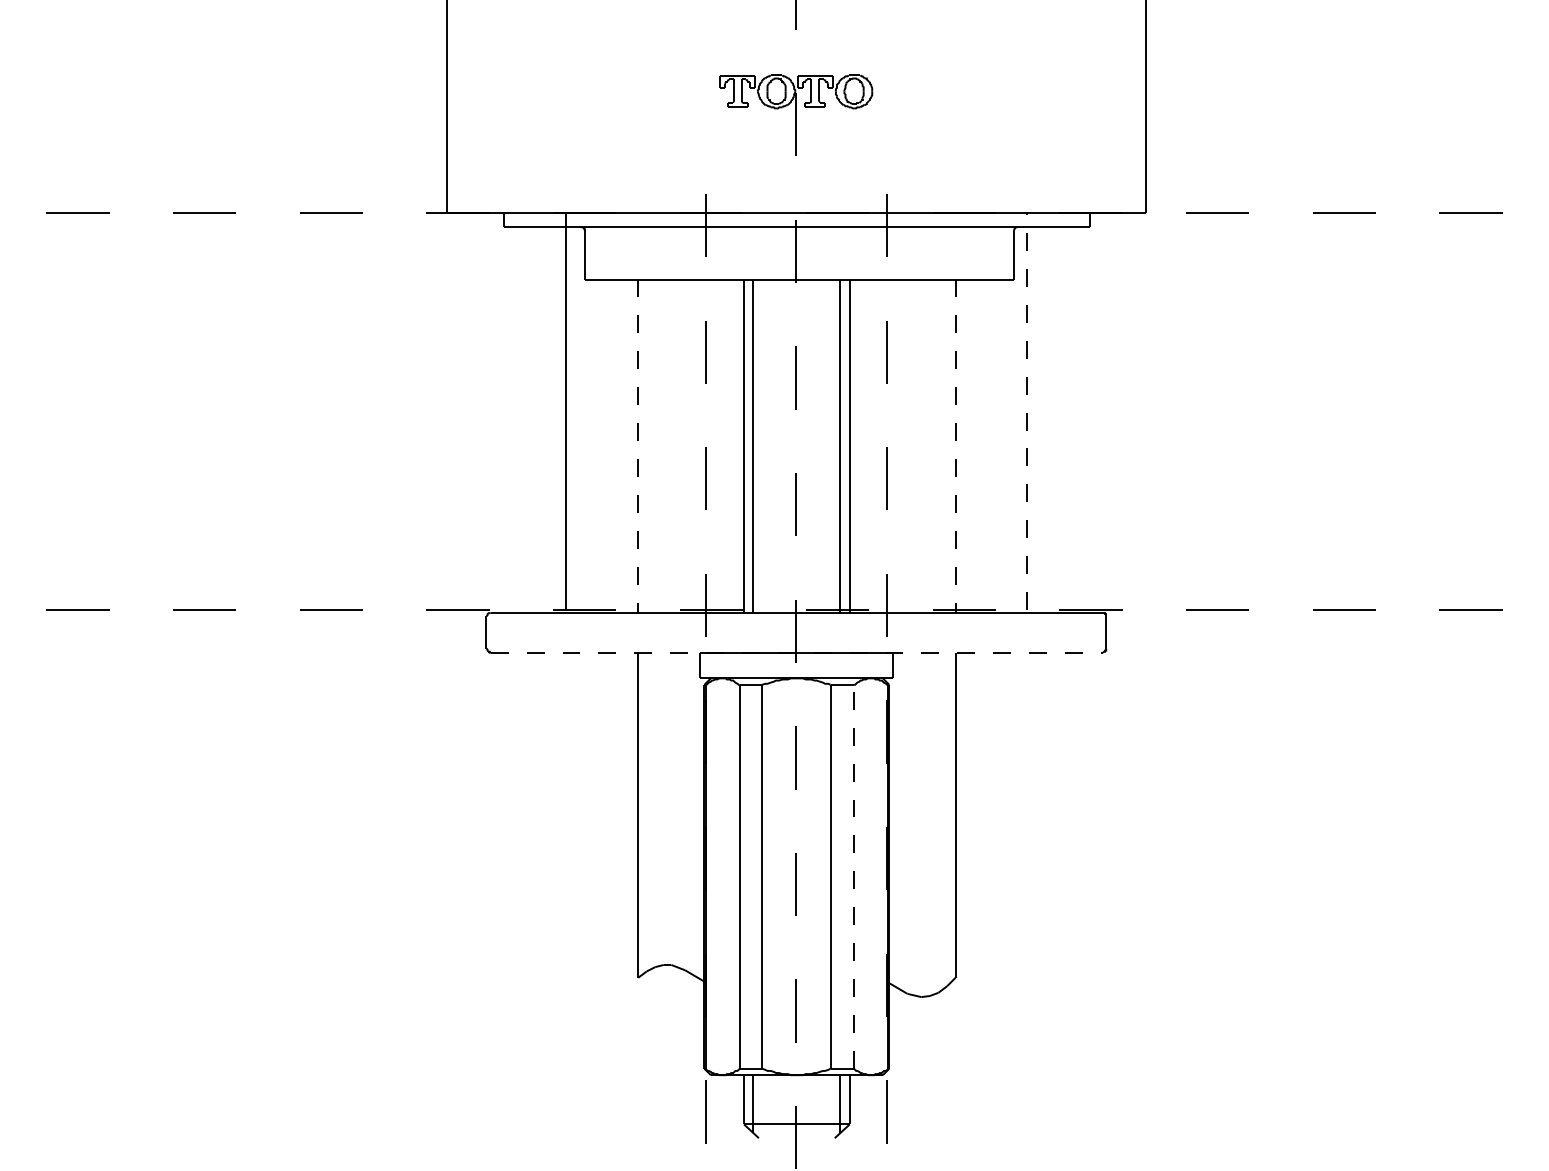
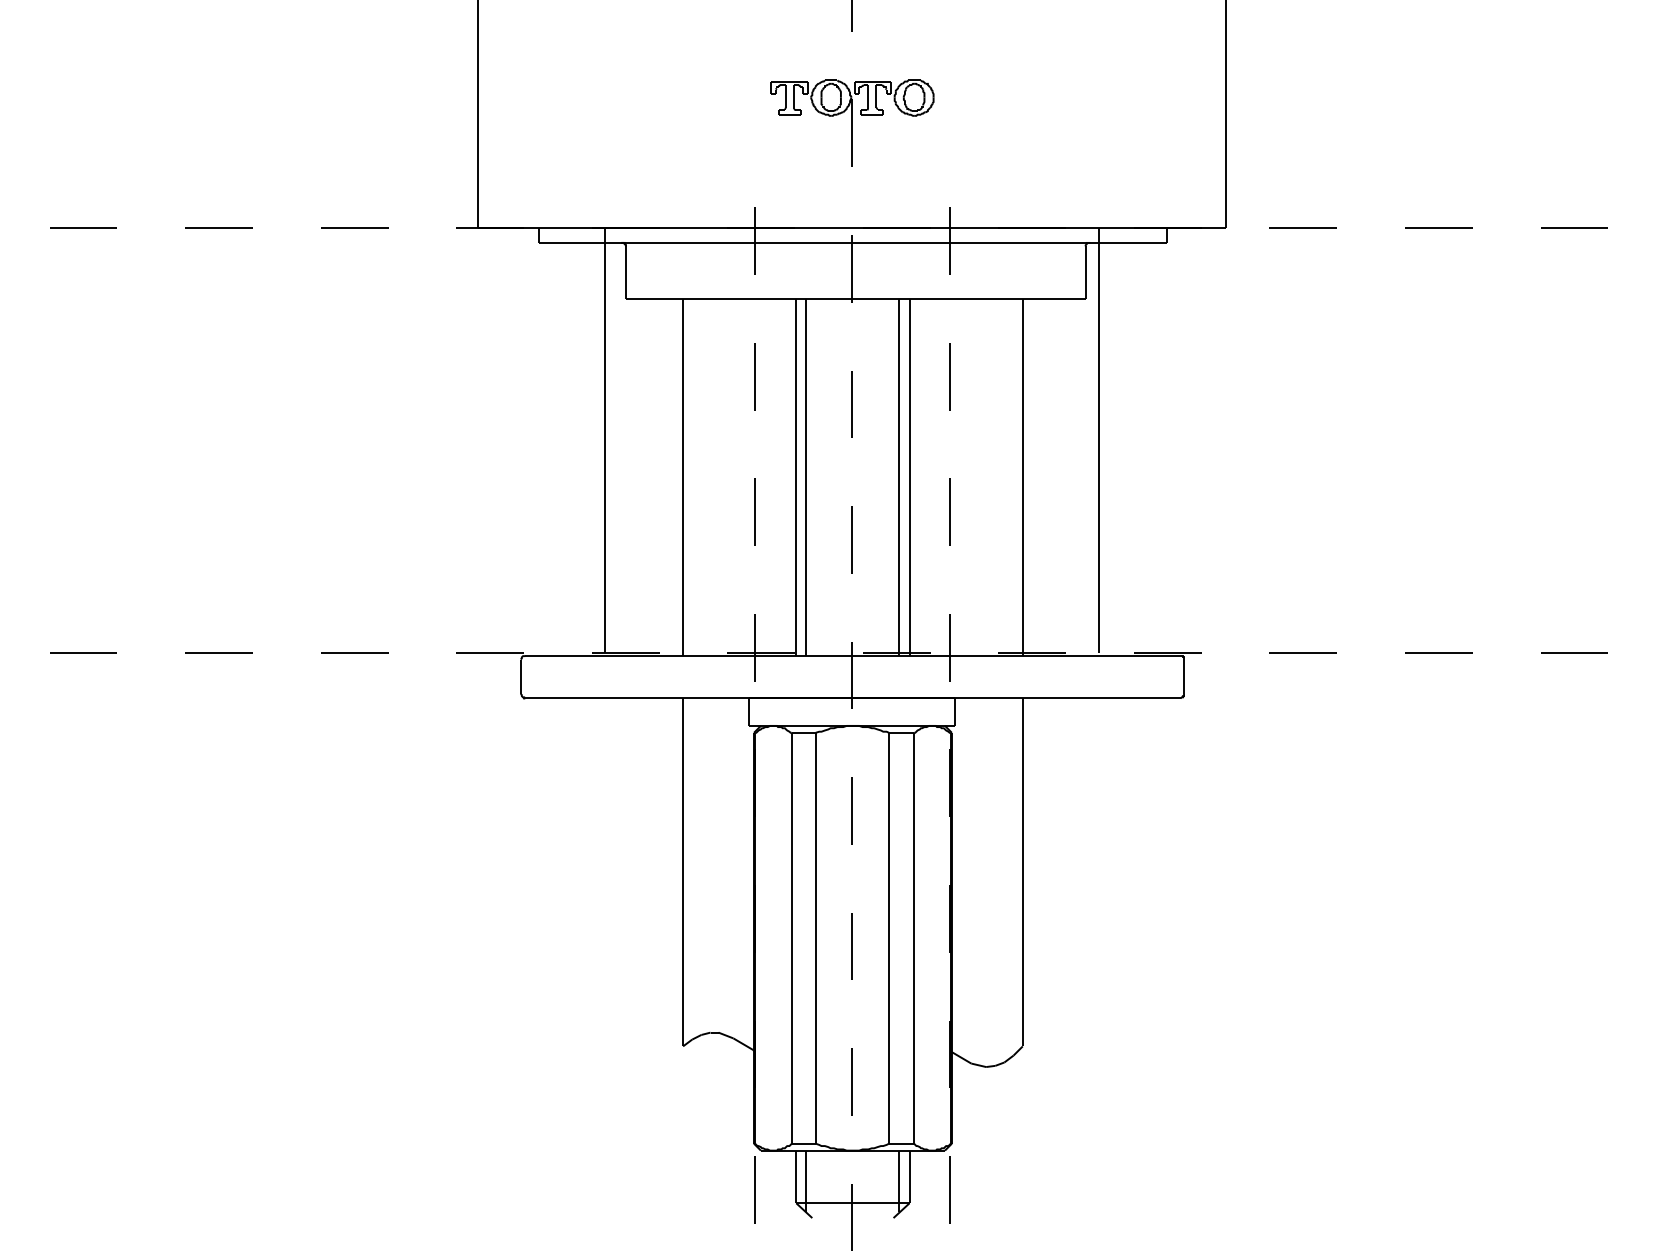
line: (1027, 410) -> (1099, 439), dashed -> solid
line: (638, 446) -> (683, 477), dashed -> solid
line: (955, 446) -> (1022, 477), dashed -> solid
line: (796, 652) -> (852, 698), dashed -> solid
line: (854, 876) -> (914, 937), dashed -> solid

